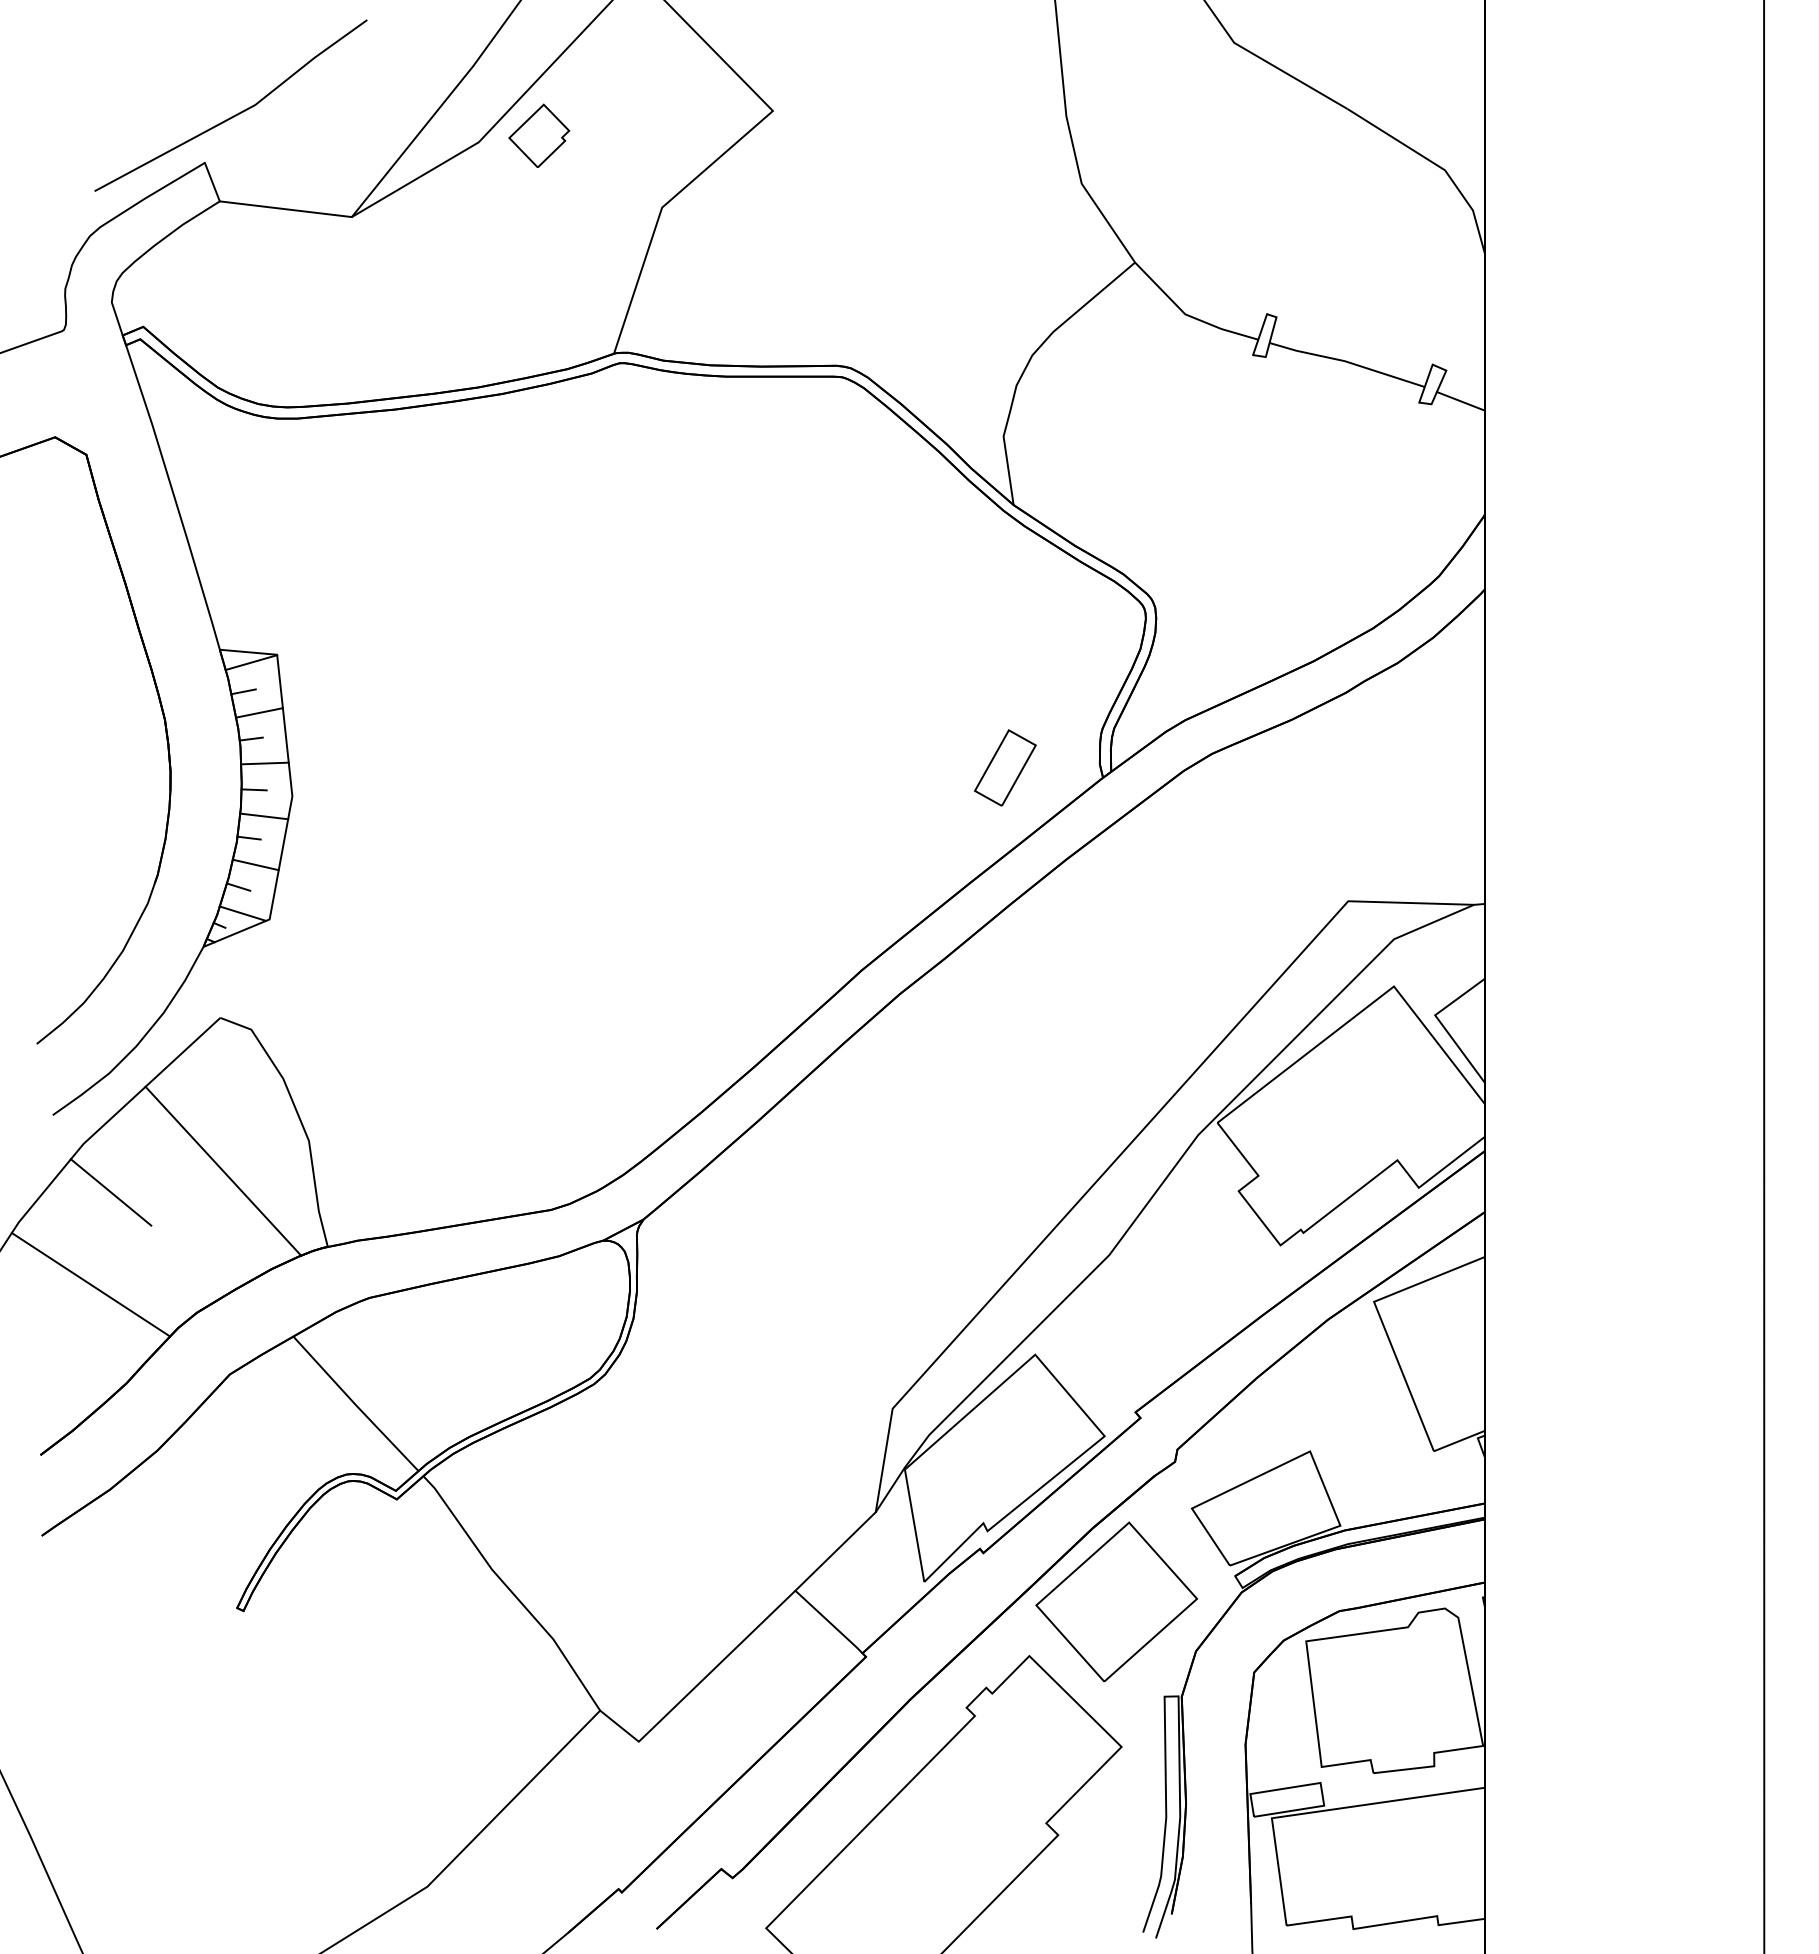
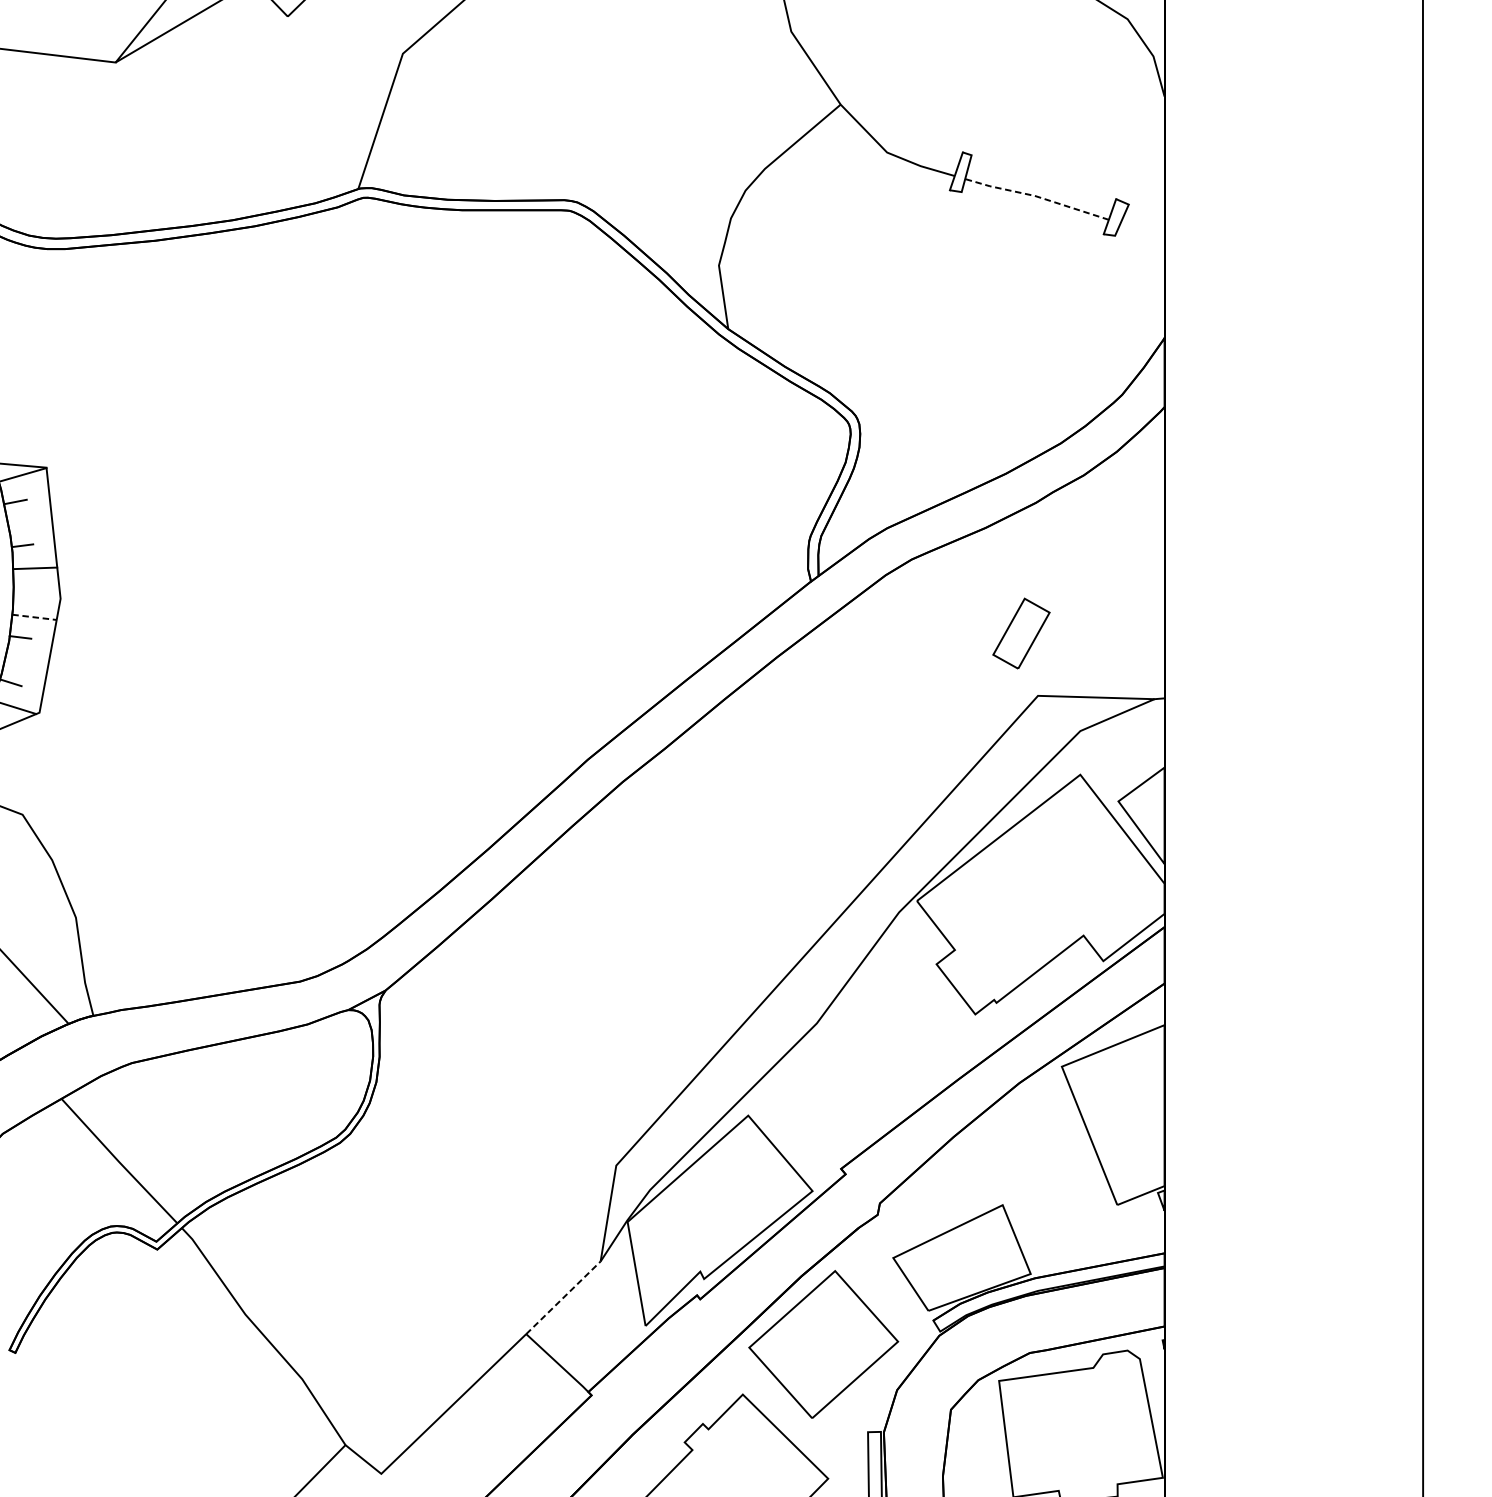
line: (1346, 361) -> (1036, 196), solid -> dashed
line: (1460, 401) -> (1141, 233), removed
line: (259, 712) -> (30, 521), removed
part: (1005, 767) -> (1021, 633), moved
line: (253, 789) -> (24, 592), removed
line: (264, 816) -> (34, 617), solid -> dashed
line: (255, 864) -> (26, 661), removed
line: (835, 1551) -> (563, 1297), solid -> dashed

